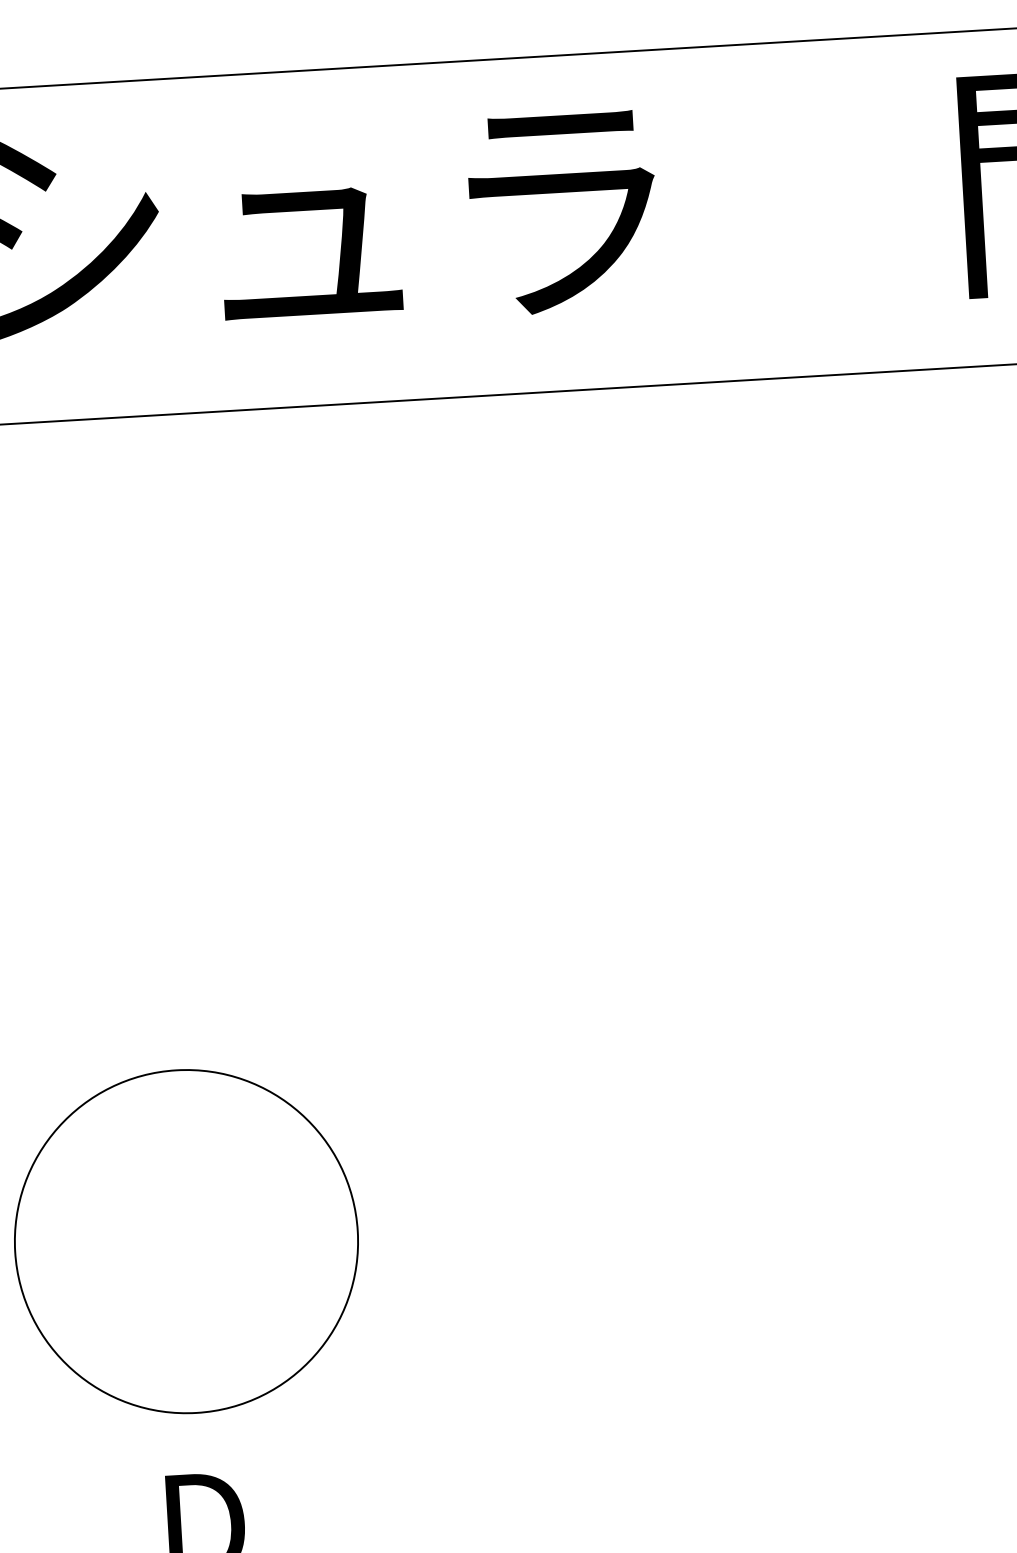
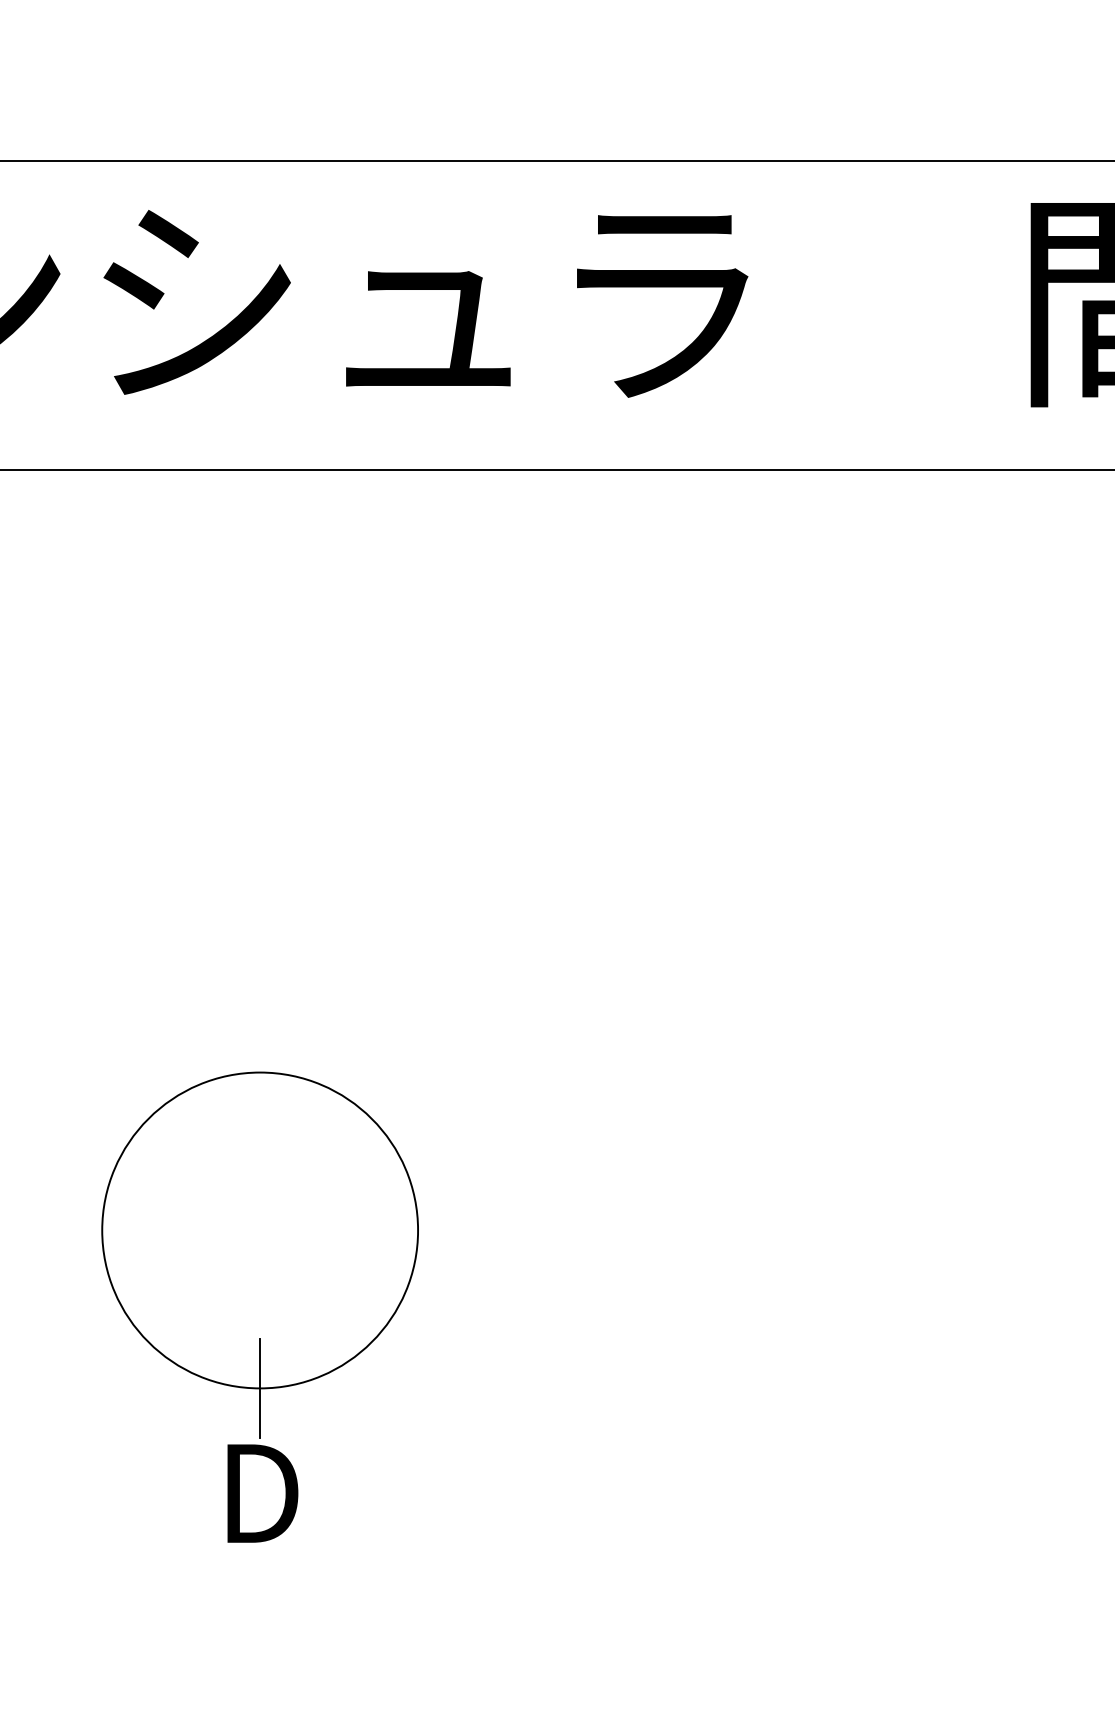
line: (197, 1413) -> (260, 1388), added

